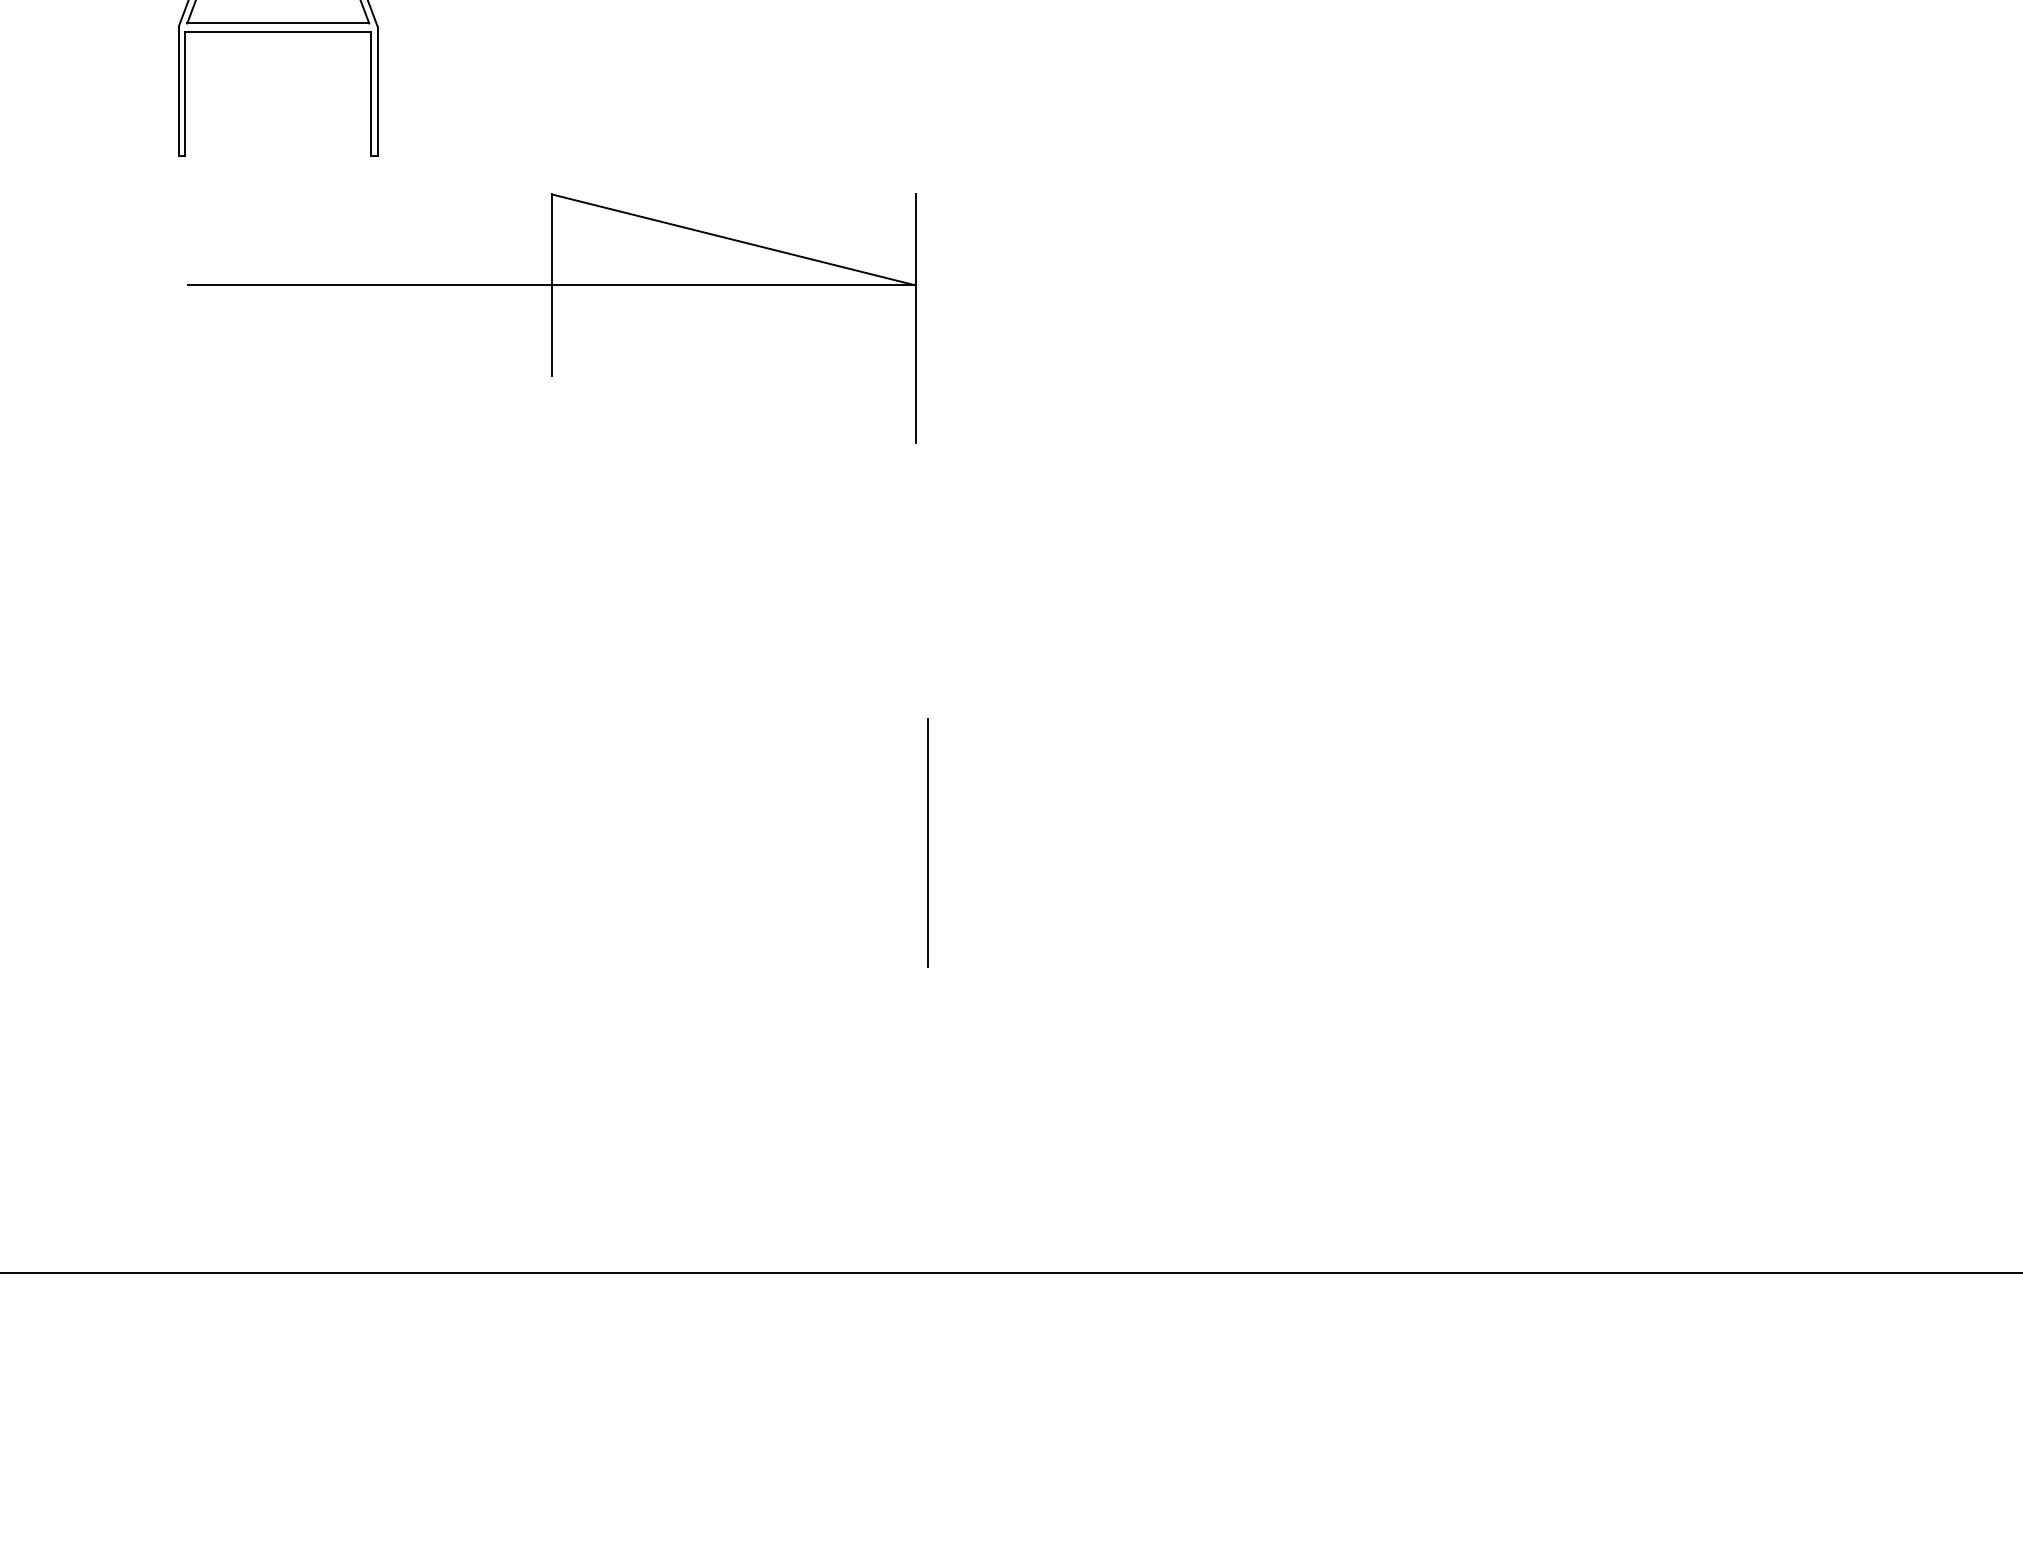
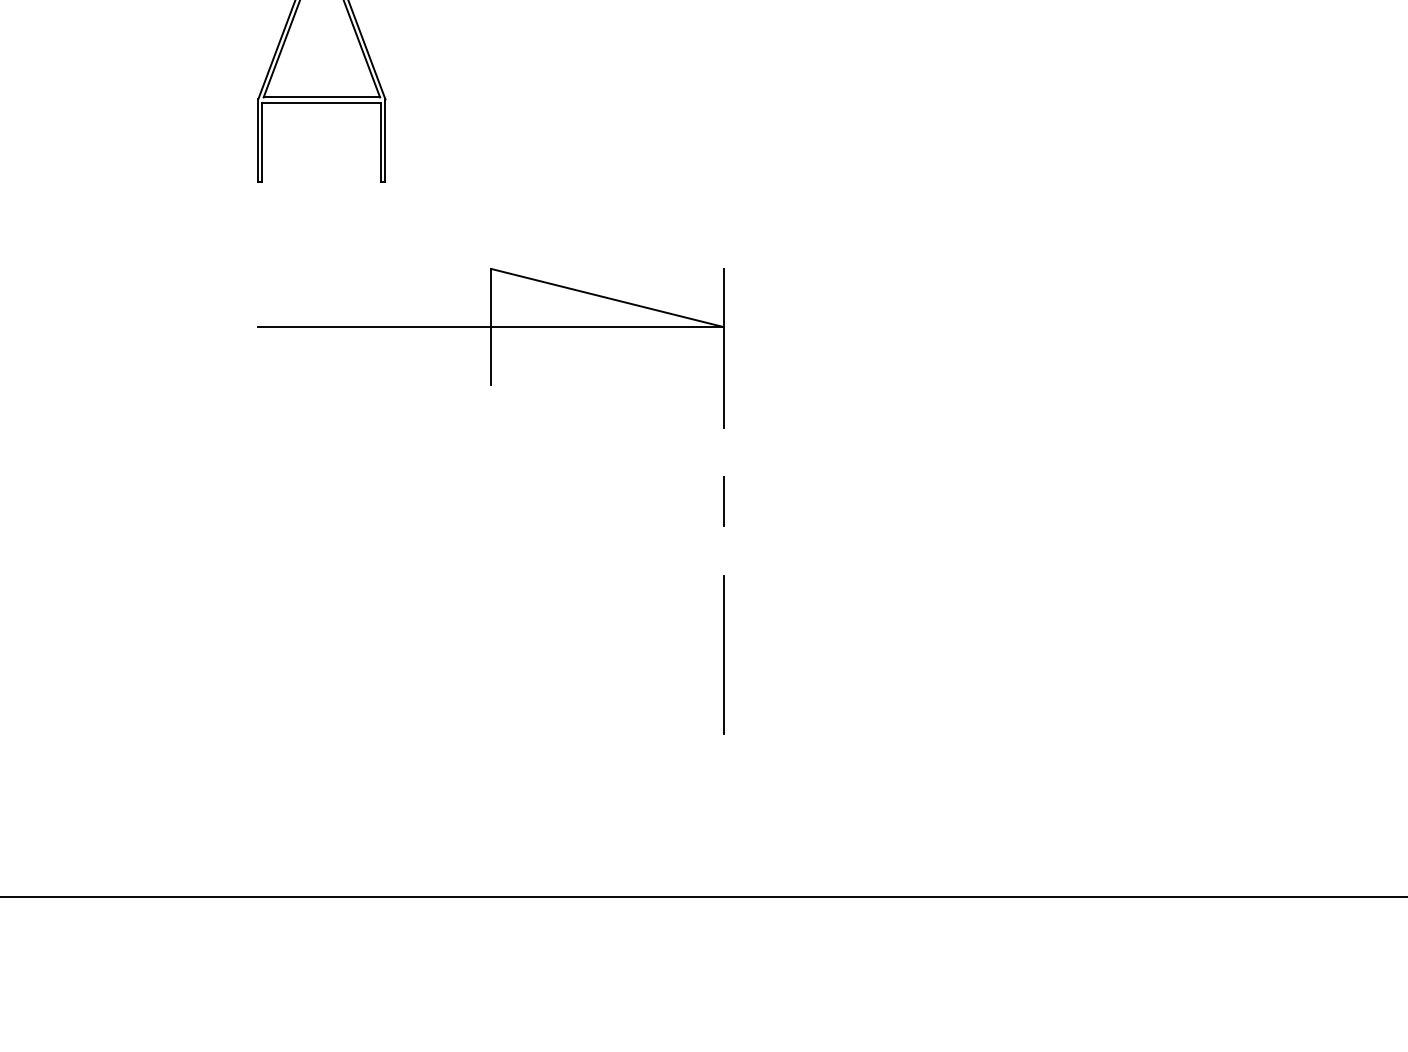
part: (551, 317) -> (490, 347), moved
line: (905, 654) -> (723, 501), added
line: (927, 842) -> (723, 654), moved

